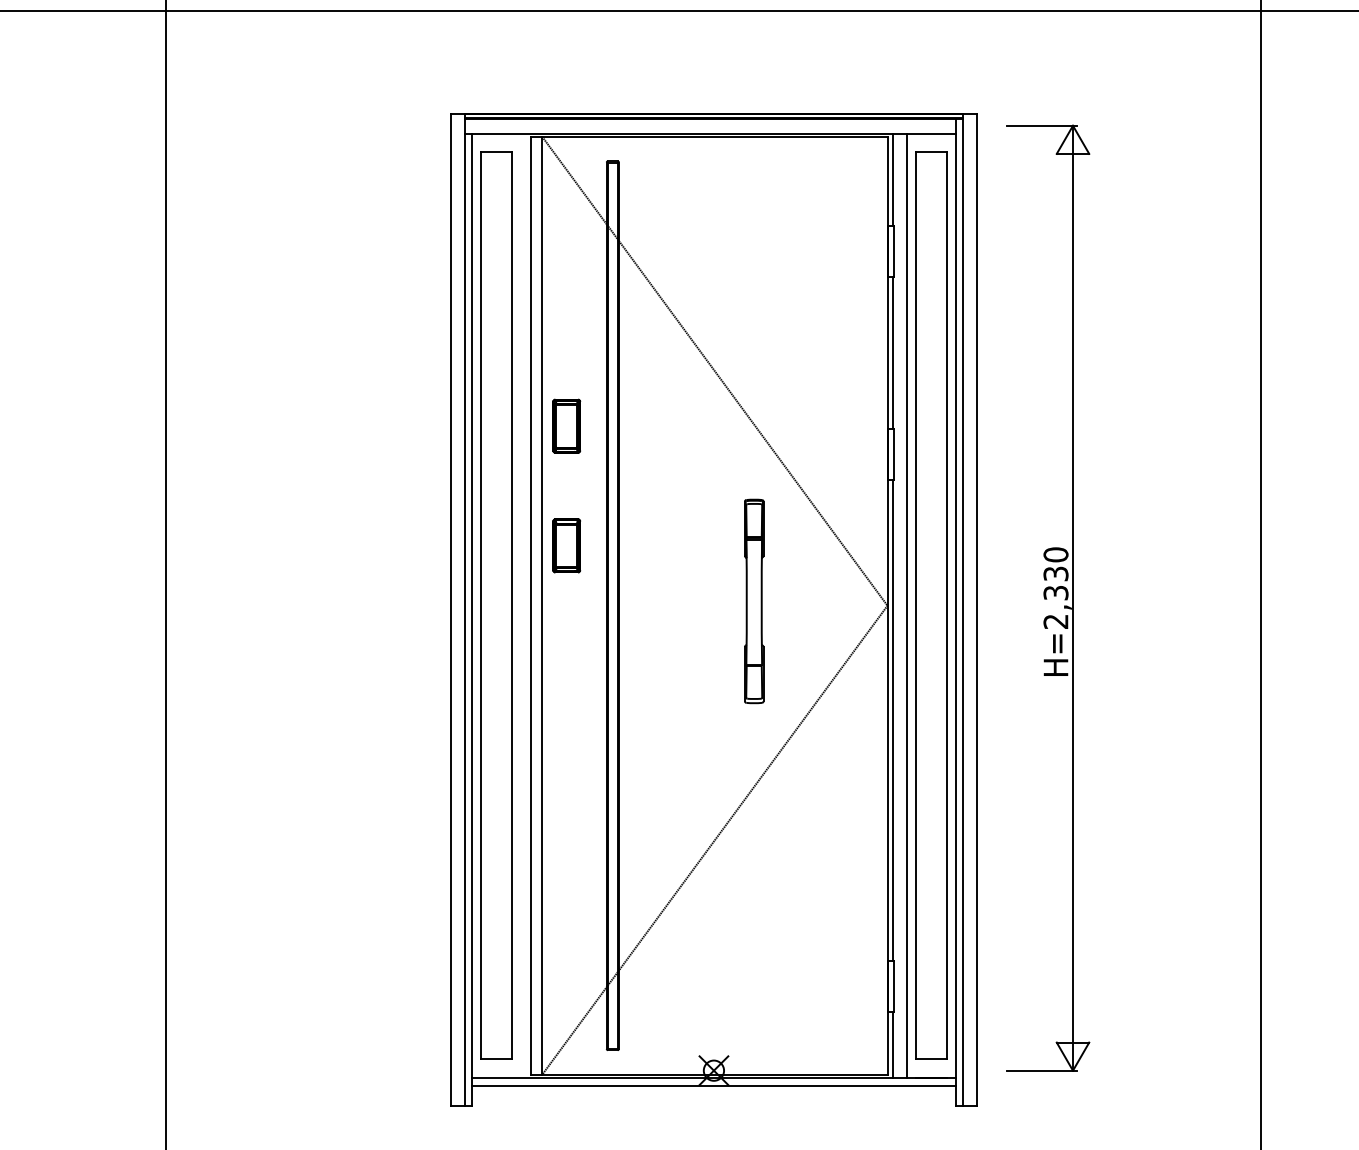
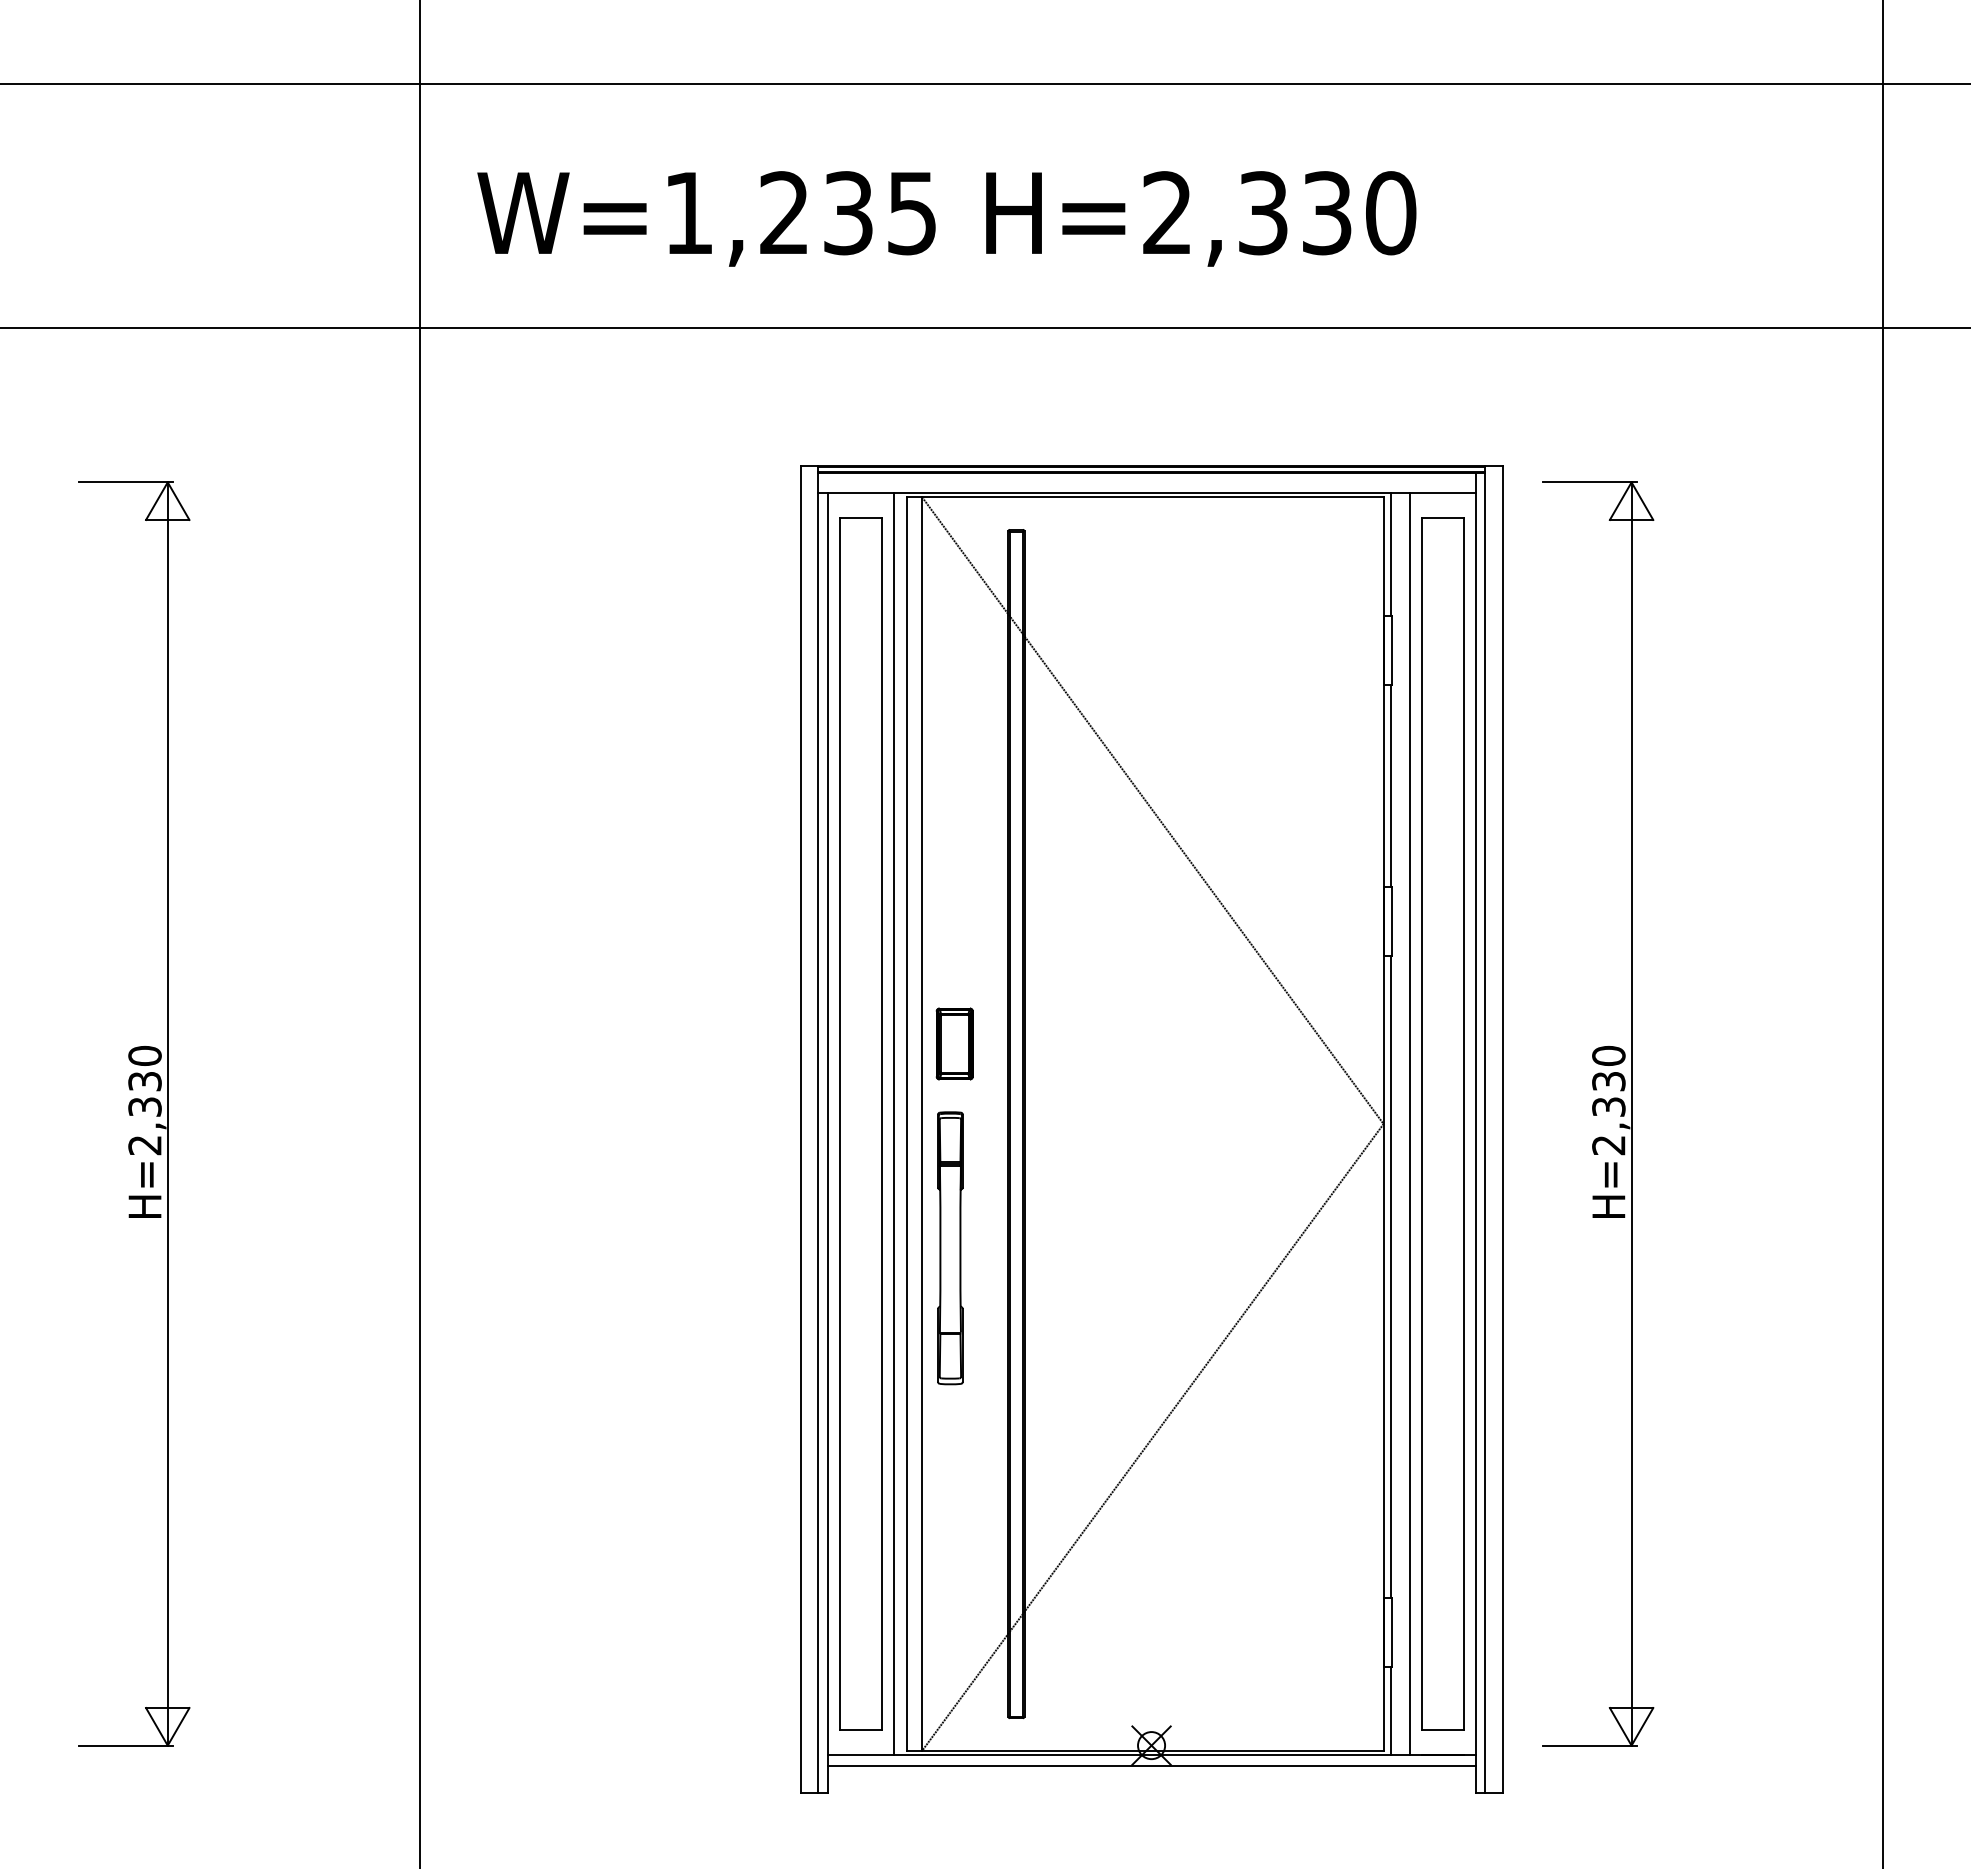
part: (566, 425) -> (954, 883), removed
part: (754, 601) -> (950, 1248), moved
line: (520, 606) -> (893, 1124), added

